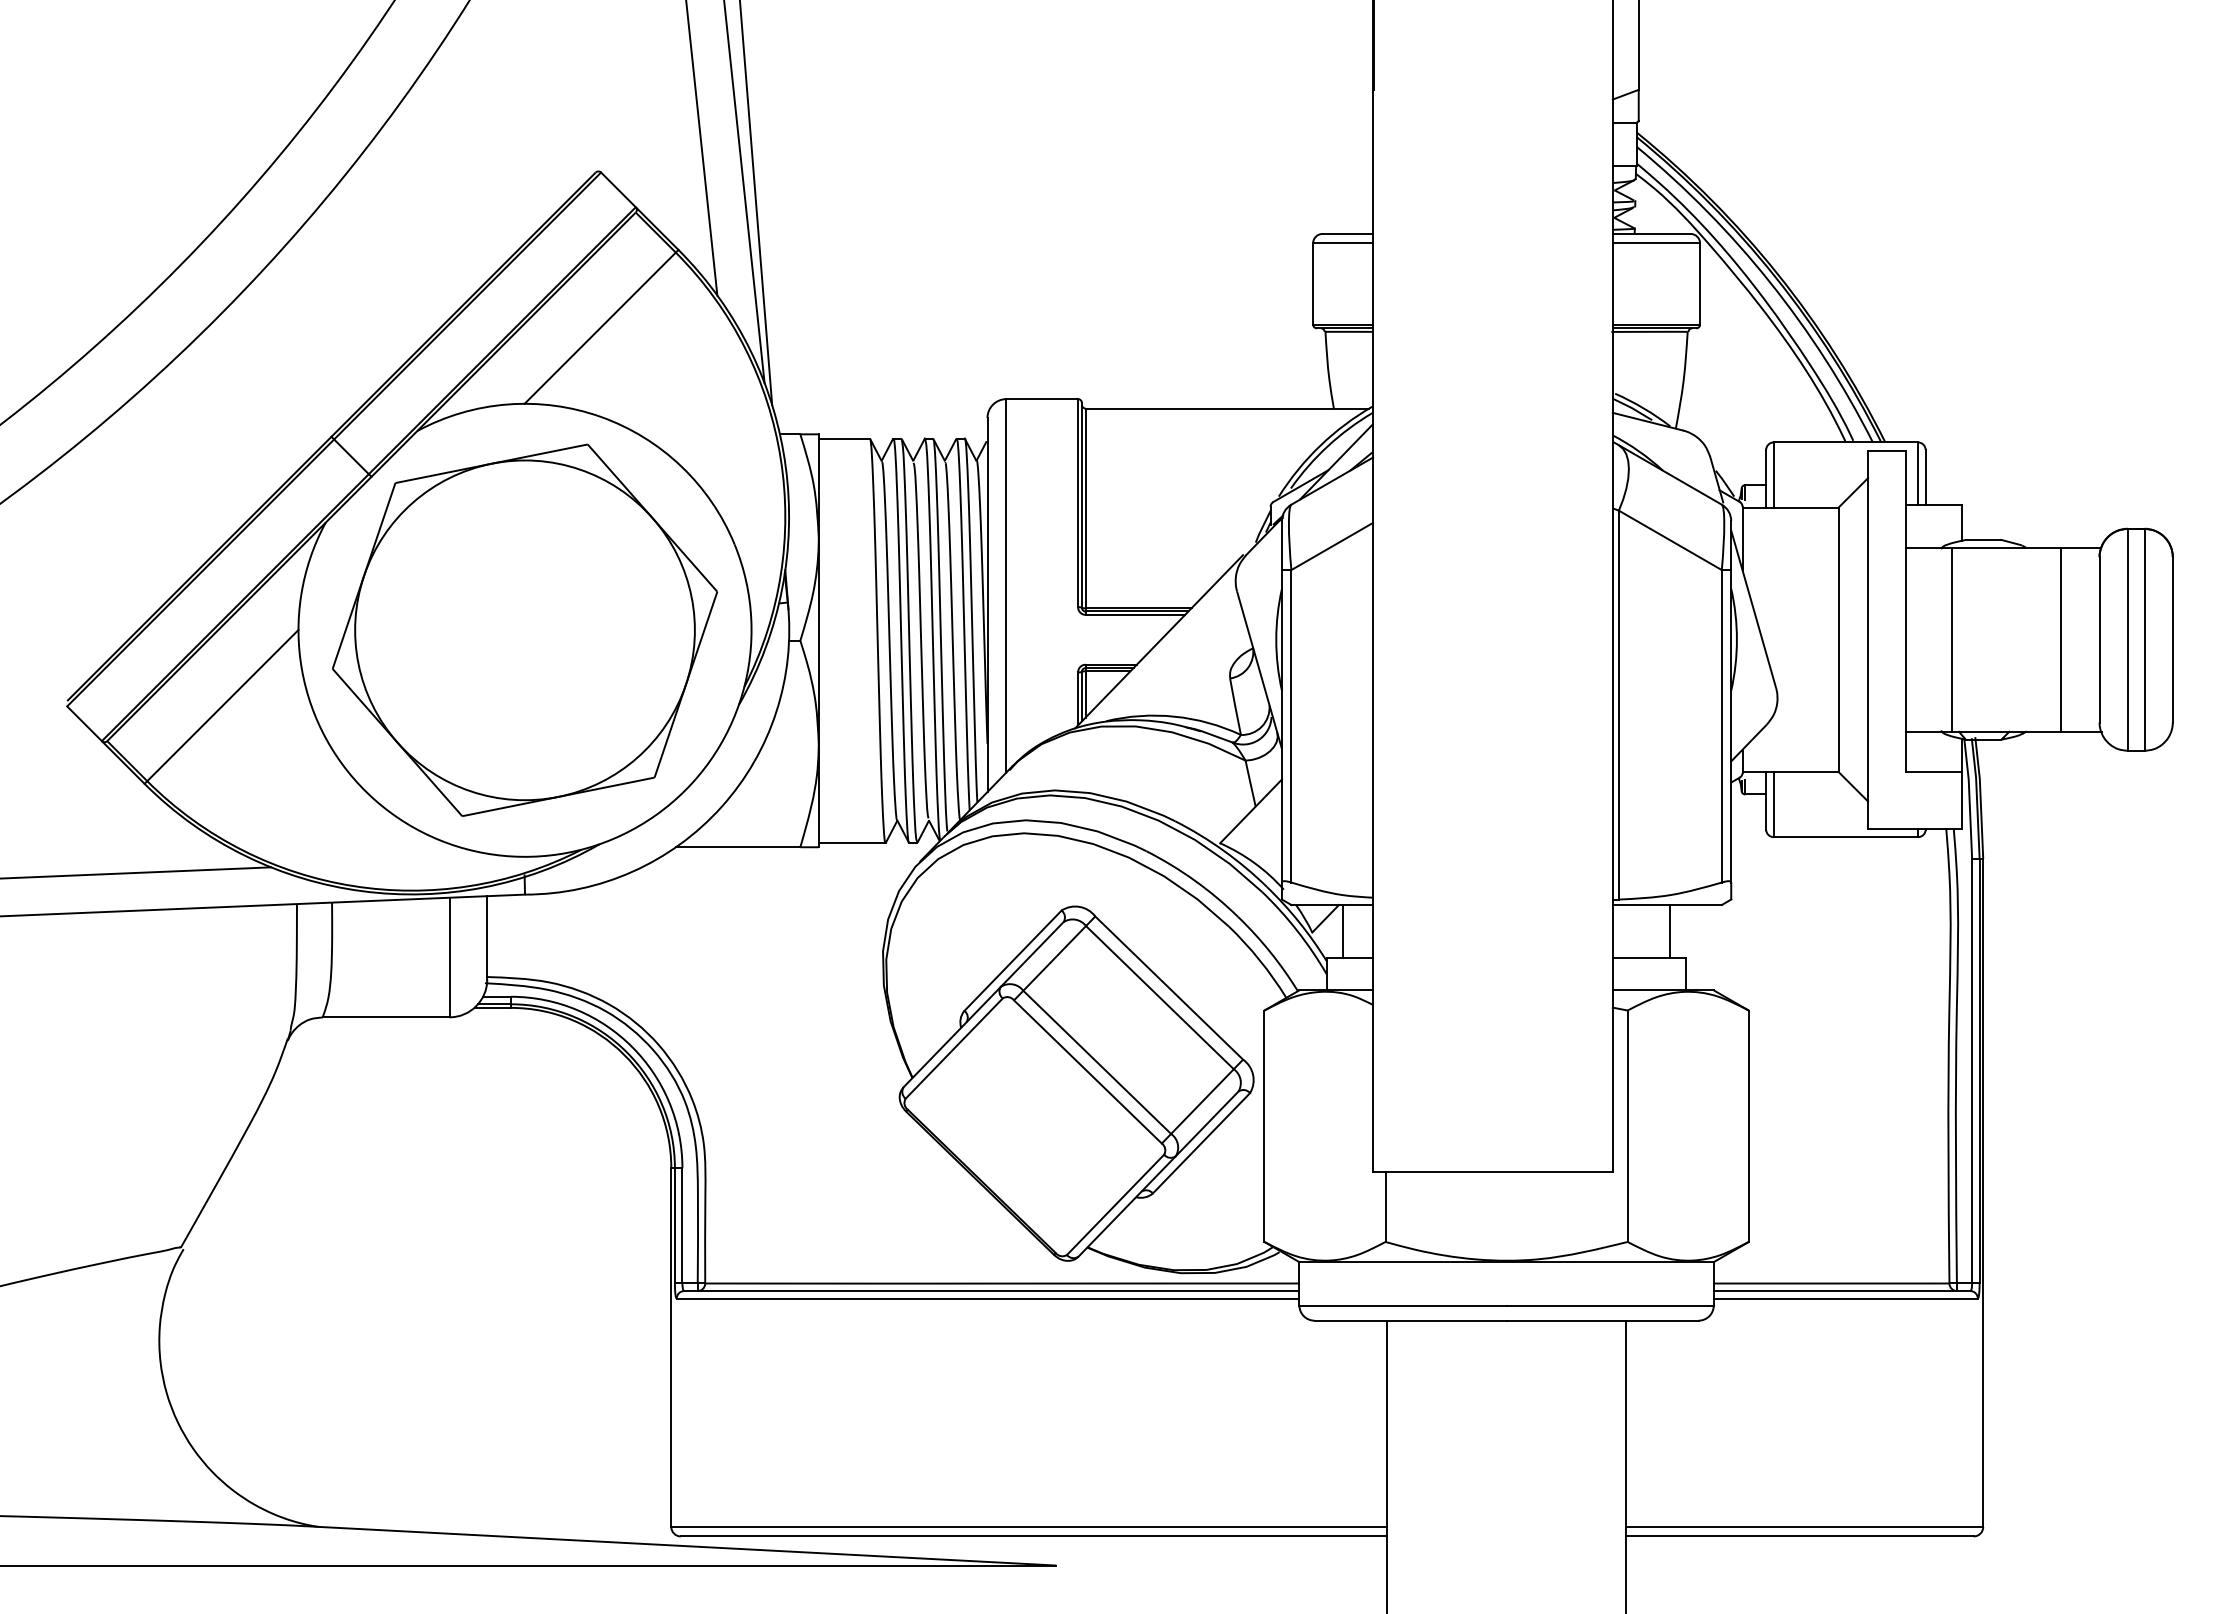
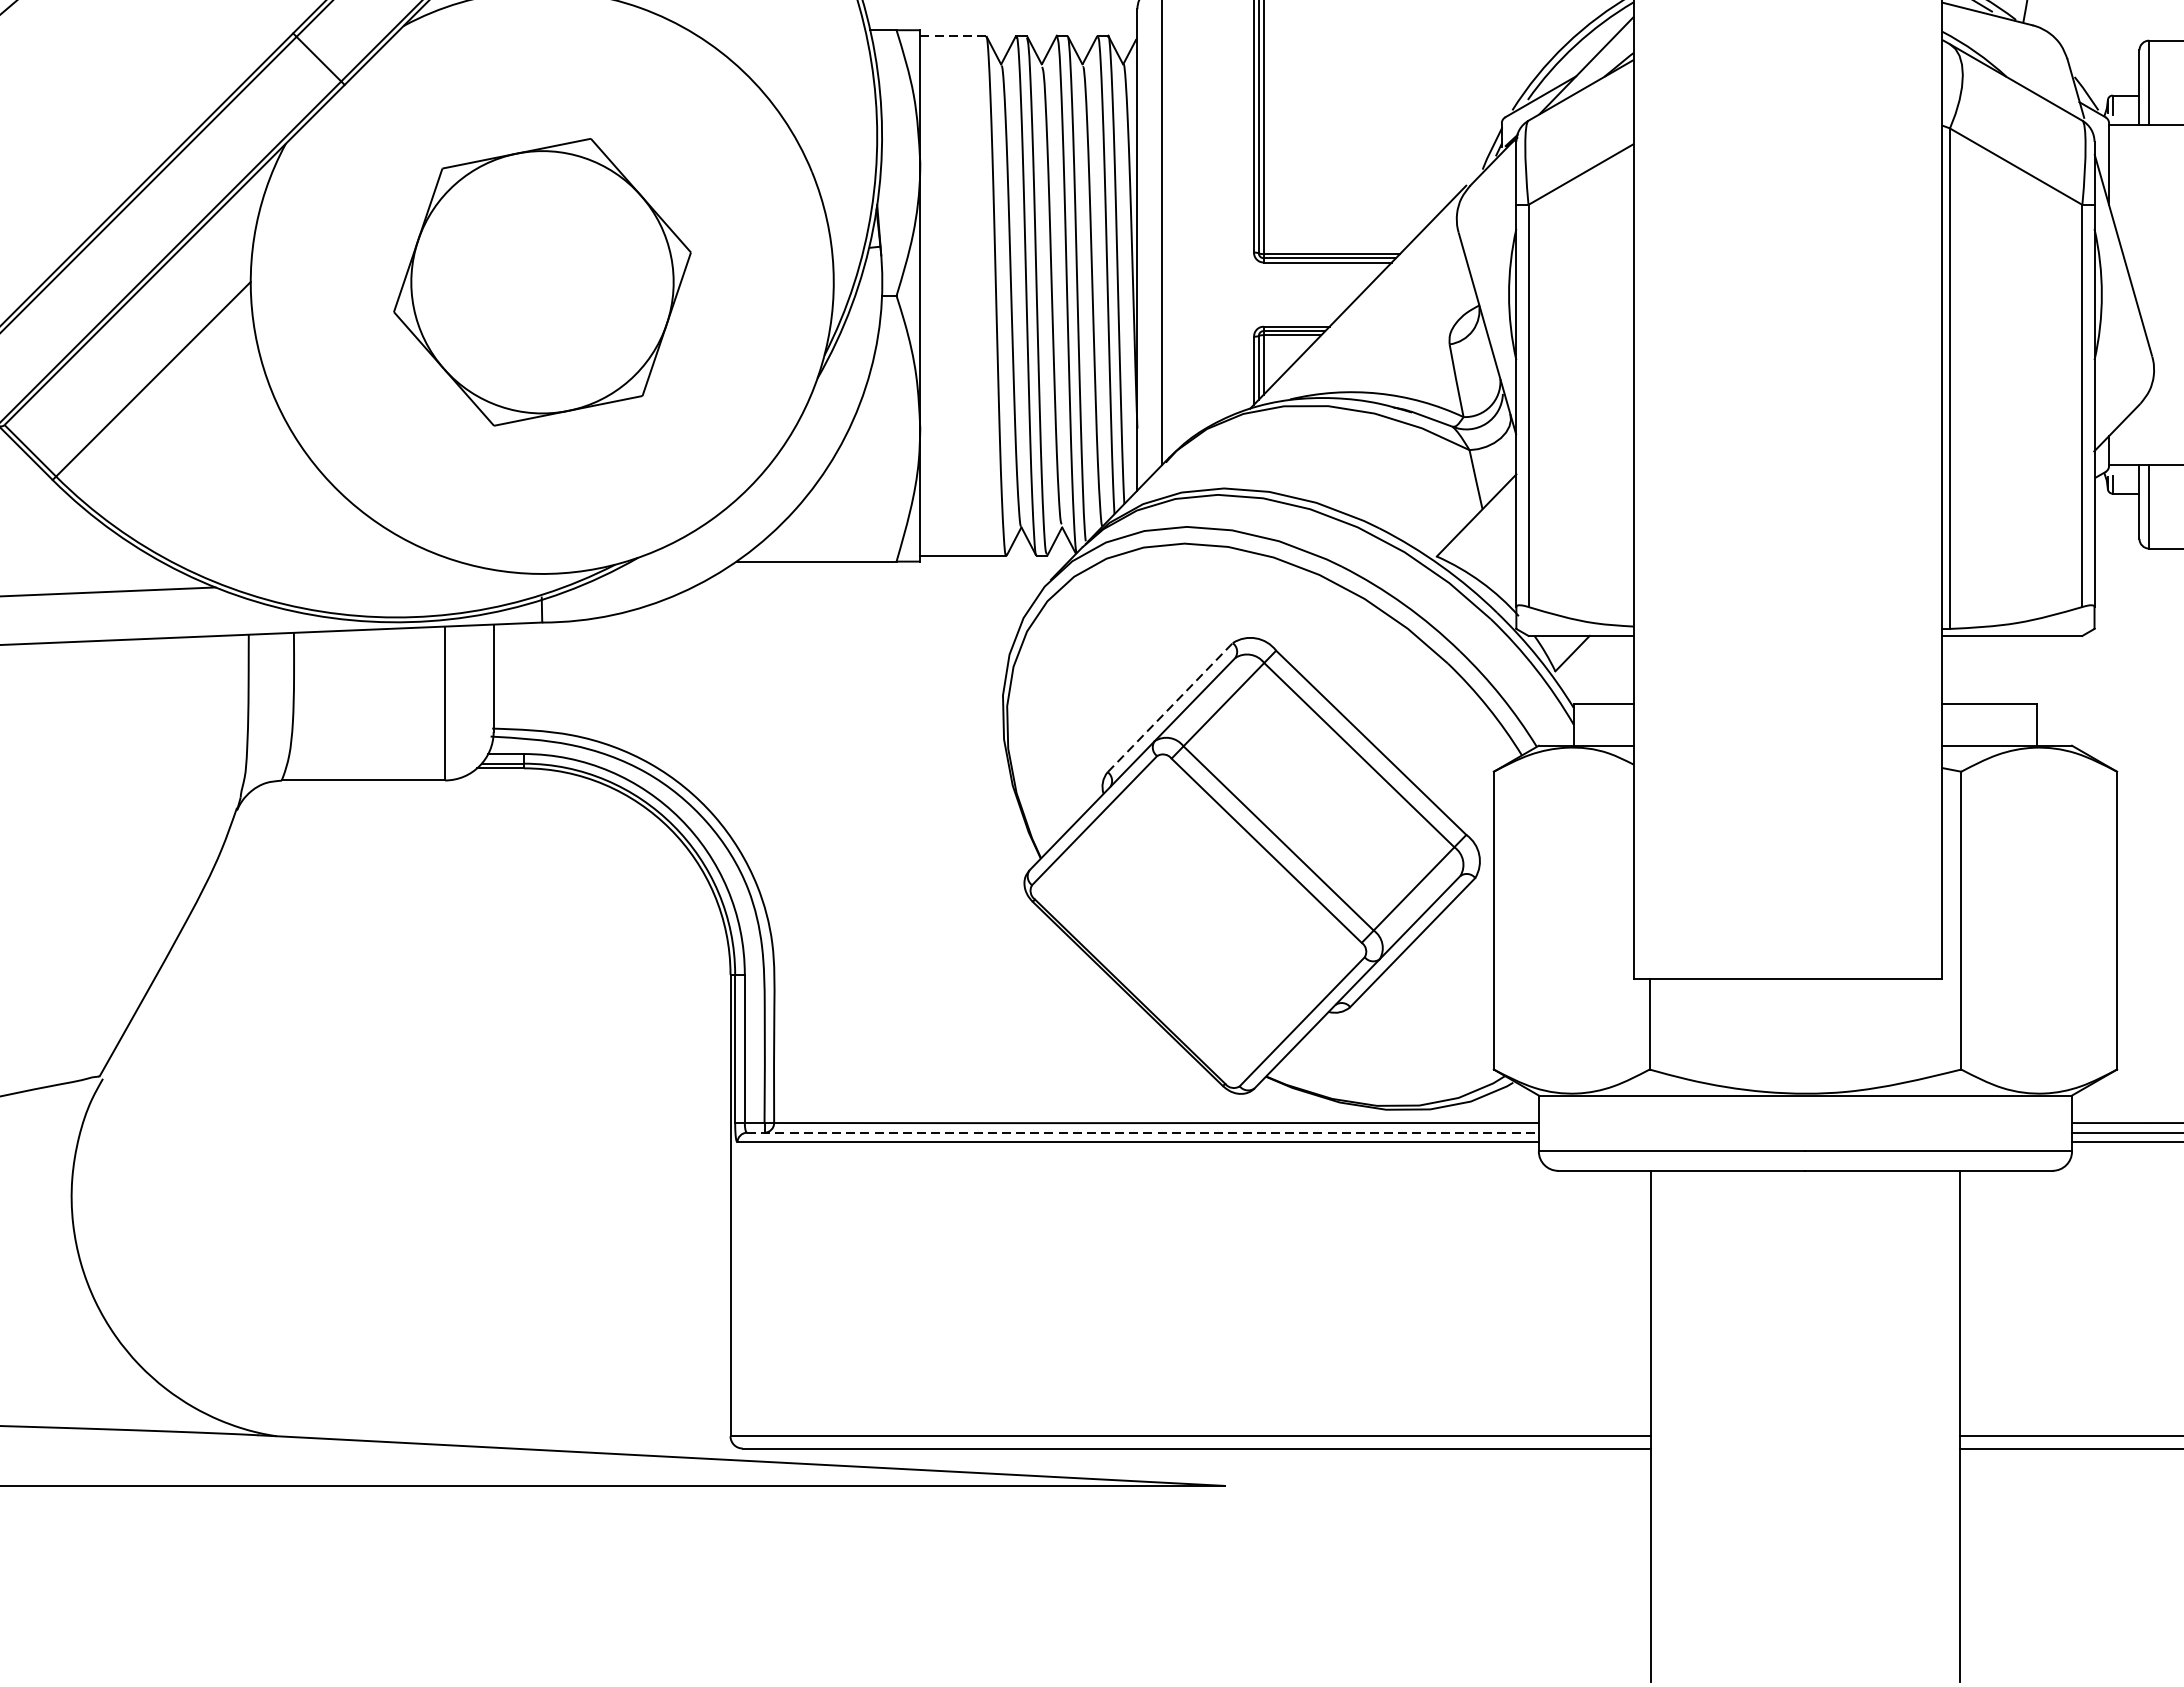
line: (844, 438) -> (953, 35), solid -> dashed
part: (525, 629) -> (542, 281), size x0.6
line: (1342, 931) -> (1594, 670), removed
line: (1670, 931) -> (2016, 670), removed
line: (1013, 960) -> (1170, 707), solid -> dashed
line: (991, 1291) -> (1142, 1133), solid -> dashed

